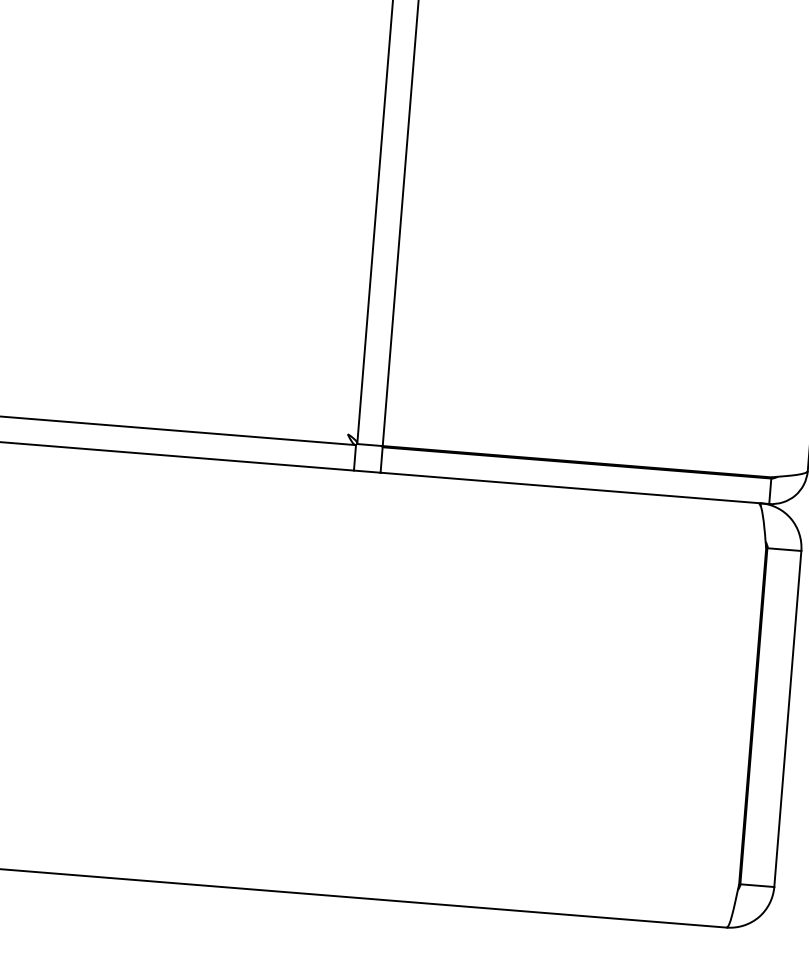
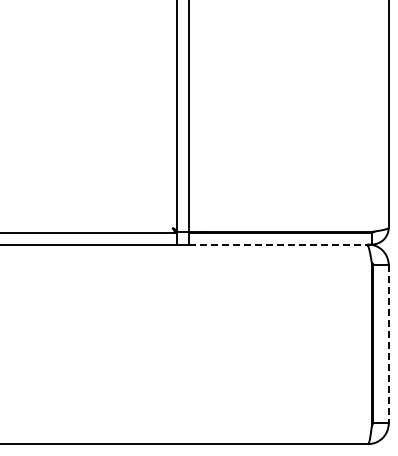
line: (576, 488) -> (281, 244), solid -> dashed
line: (787, 719) -> (388, 344), solid -> dashed

